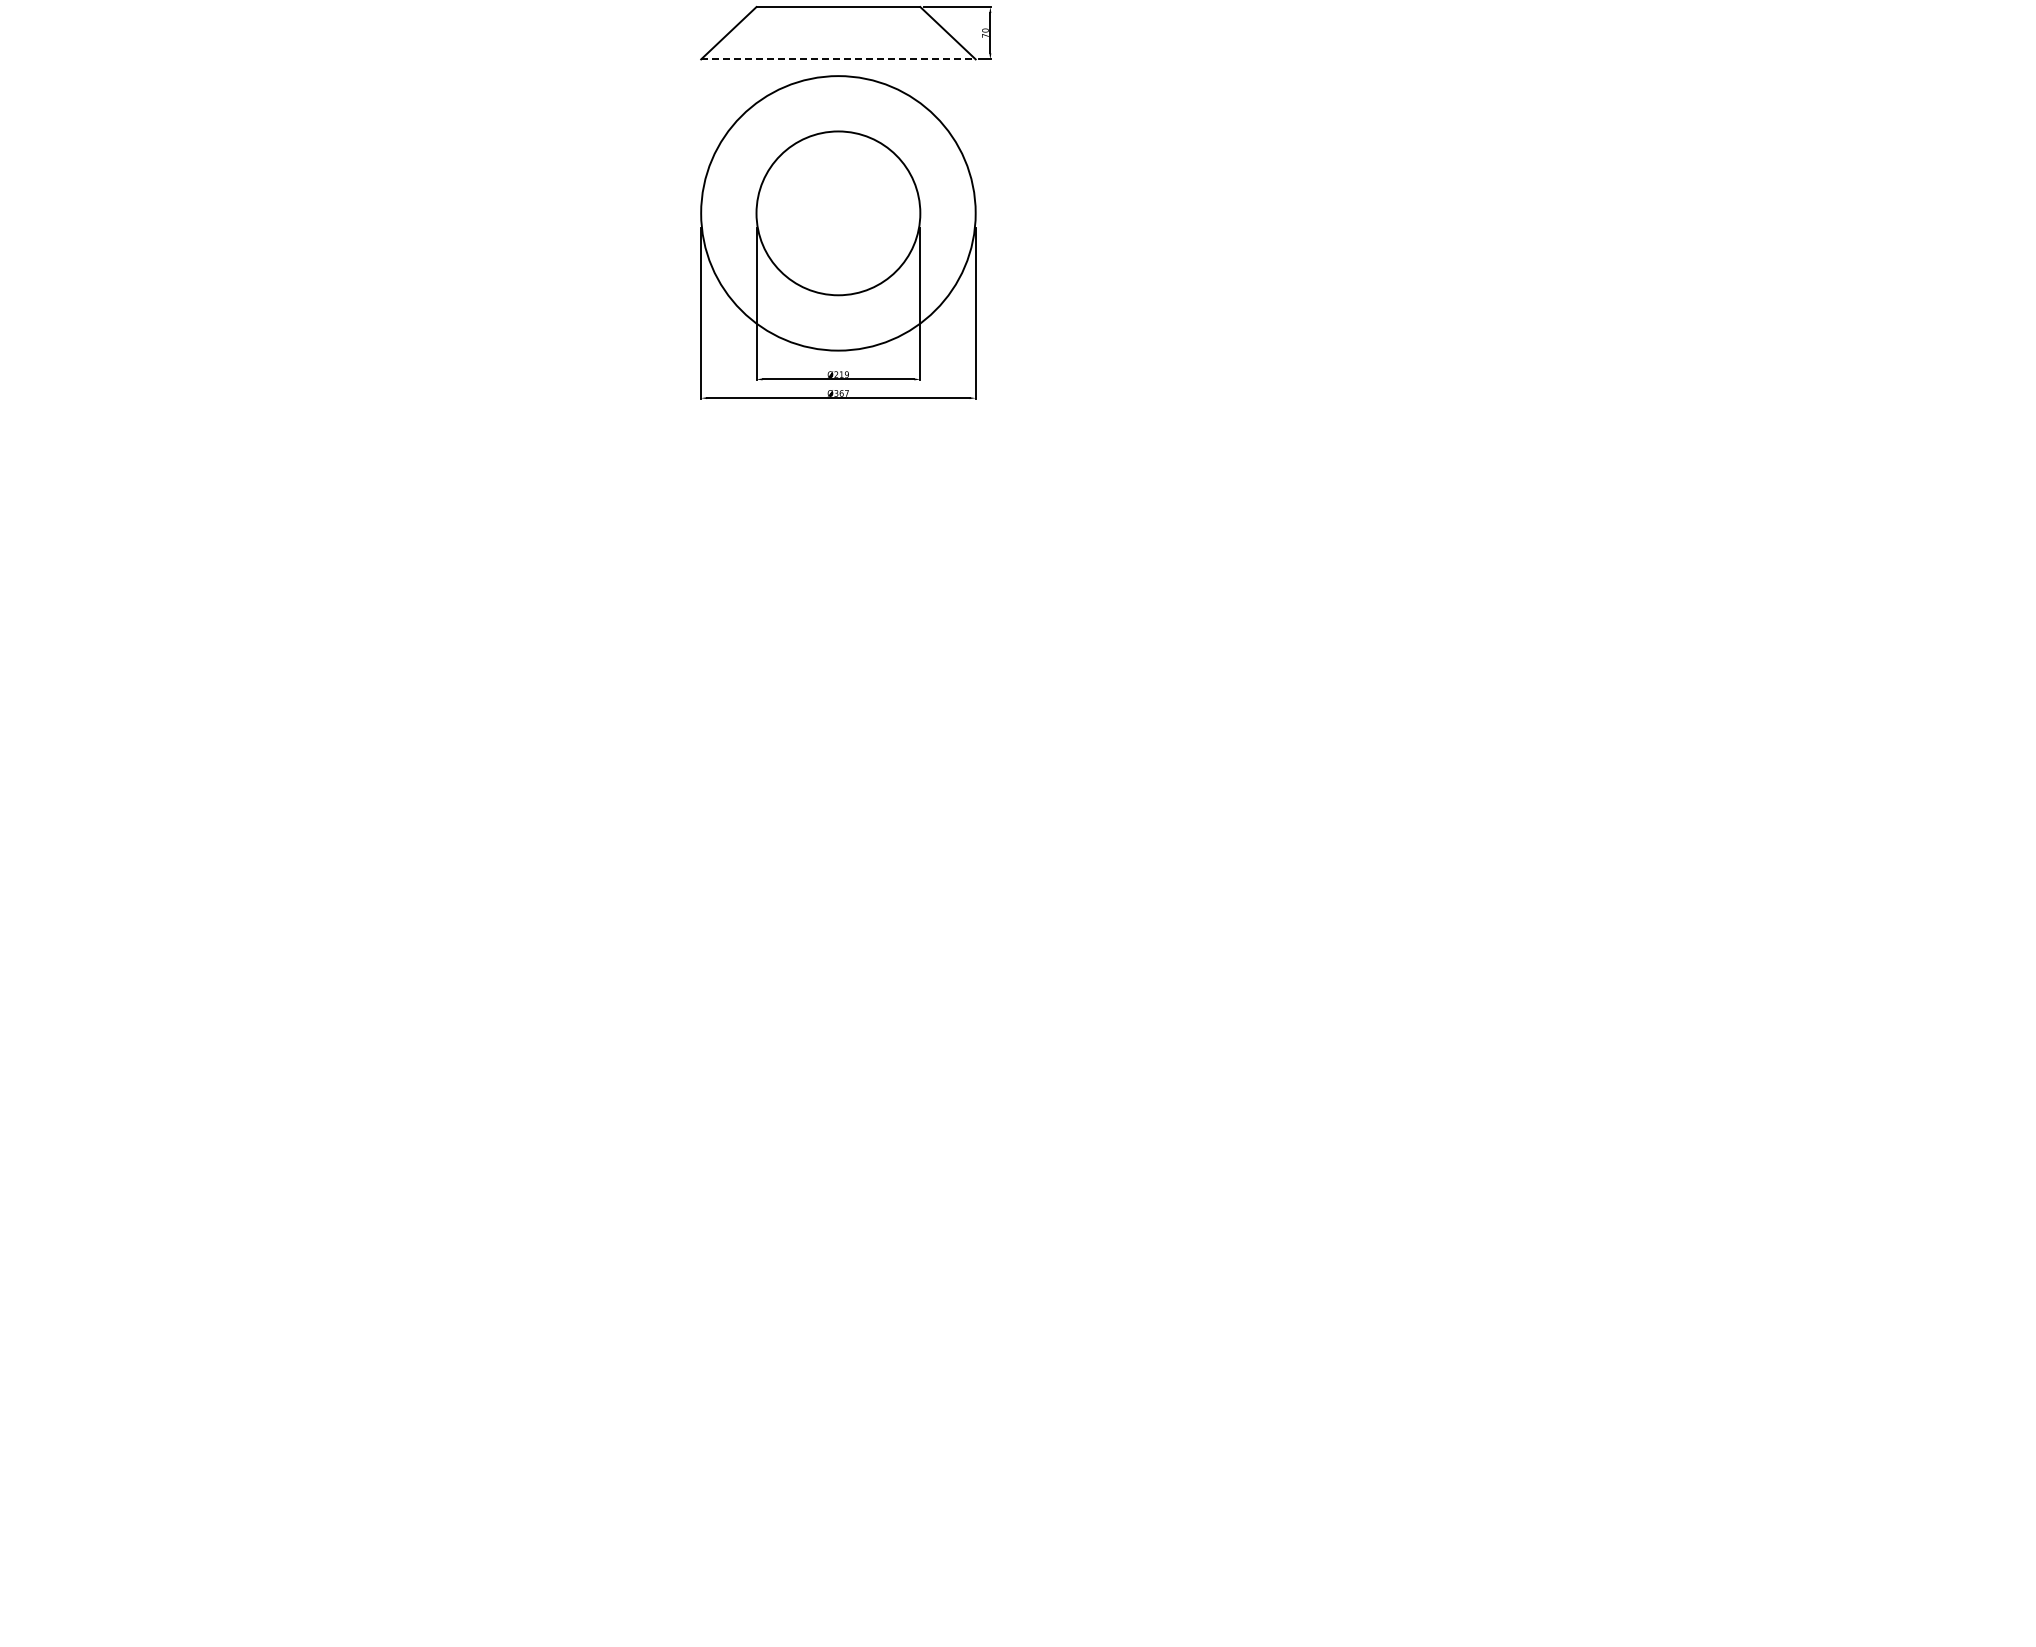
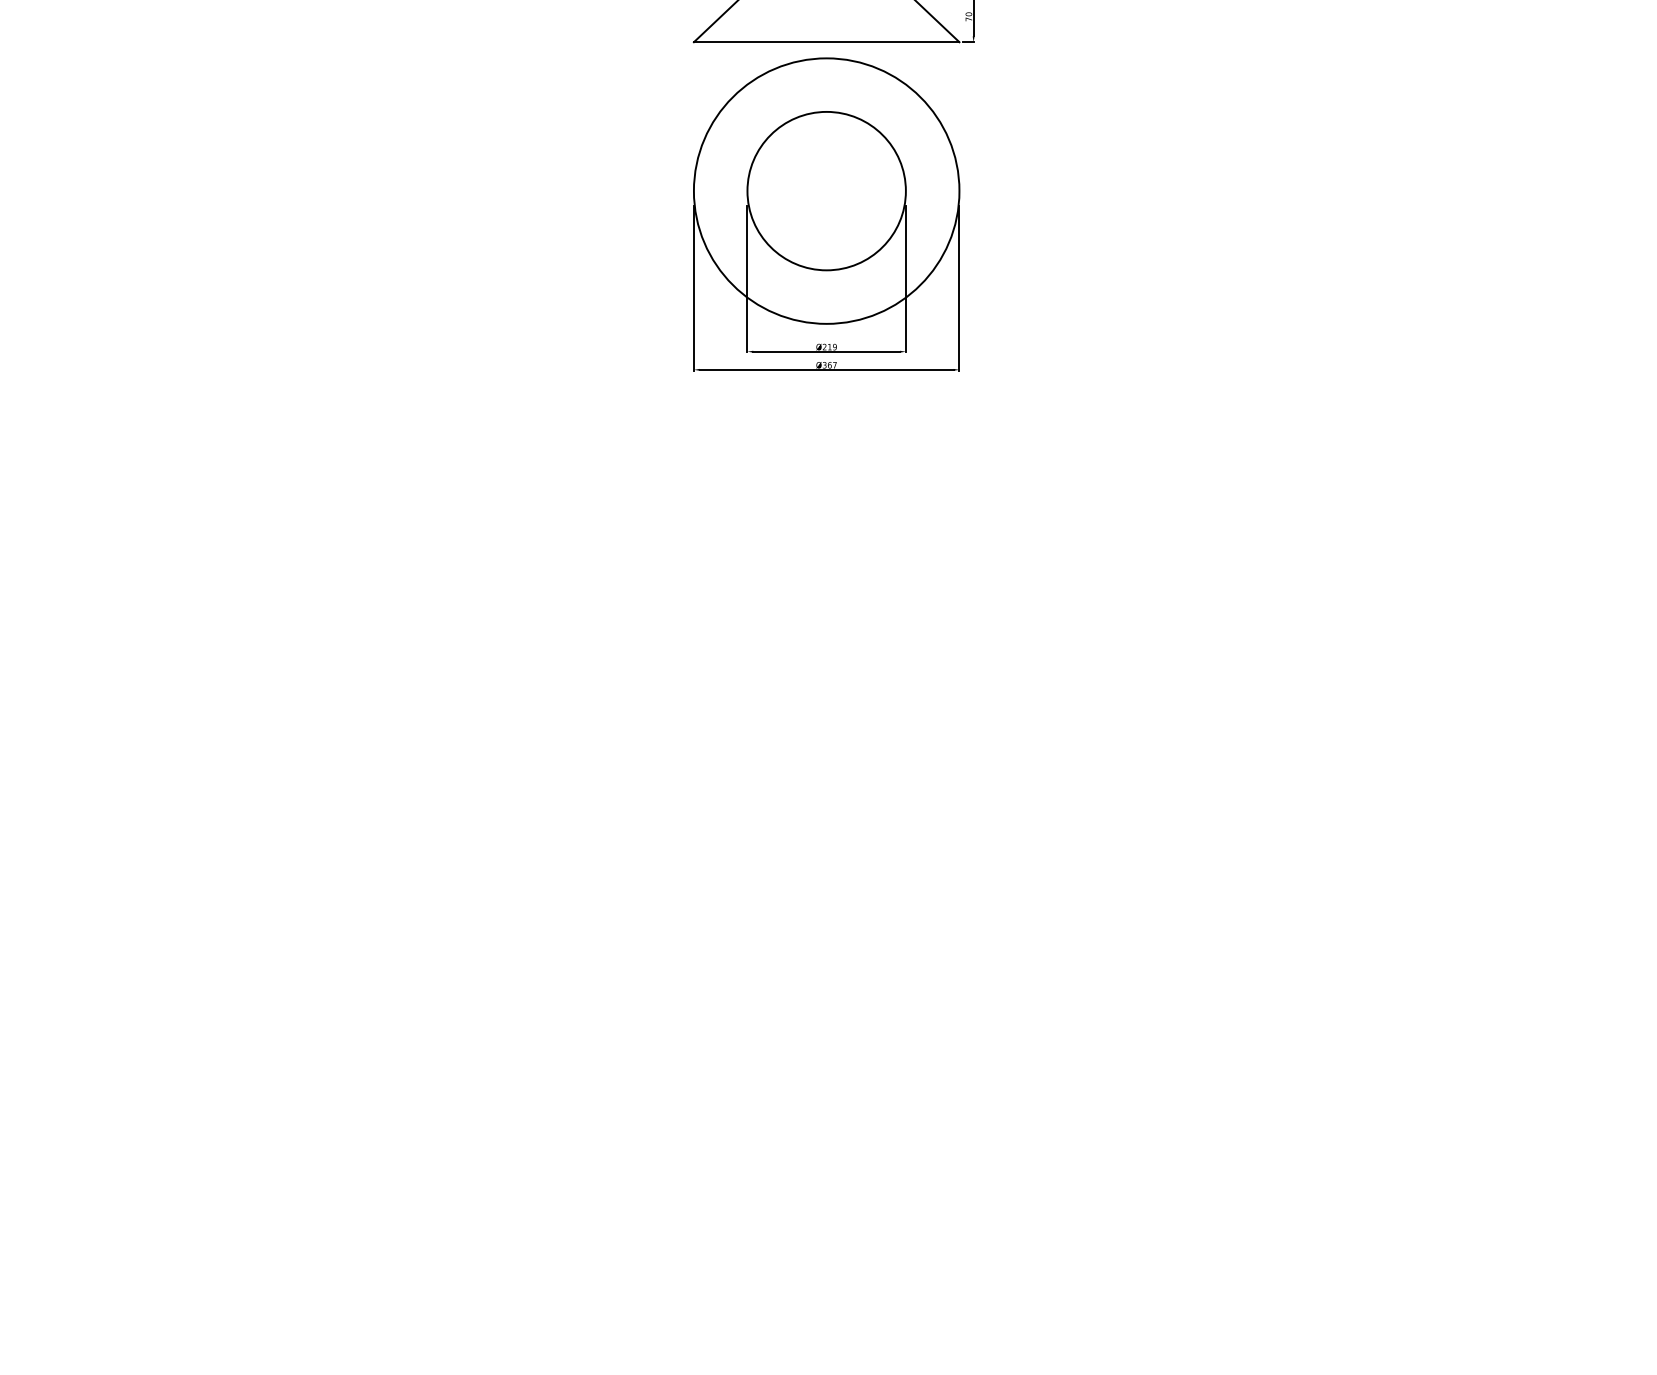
line: (838, 59) -> (826, 42), dashed -> solid

